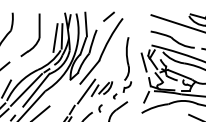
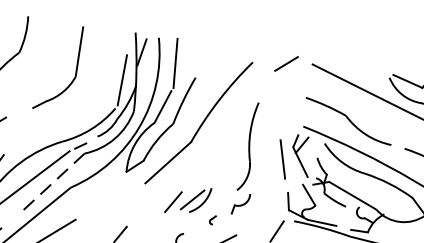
line: (108, 16) -> (285, 63), moved
line: (55, 37) -> (108, 80), removed
line: (36, 90) -> (53, 183), solid -> dashed
line: (86, 91) -> (155, 201), removed

